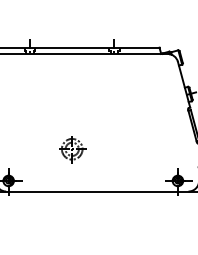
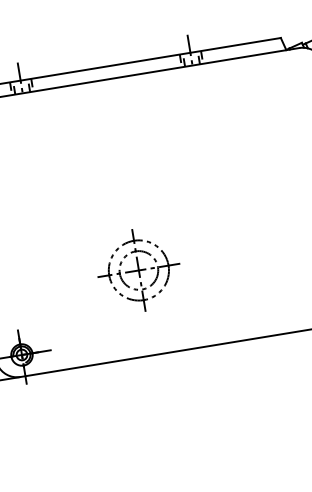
part: (72, 149) -> (139, 270), size x1.43

